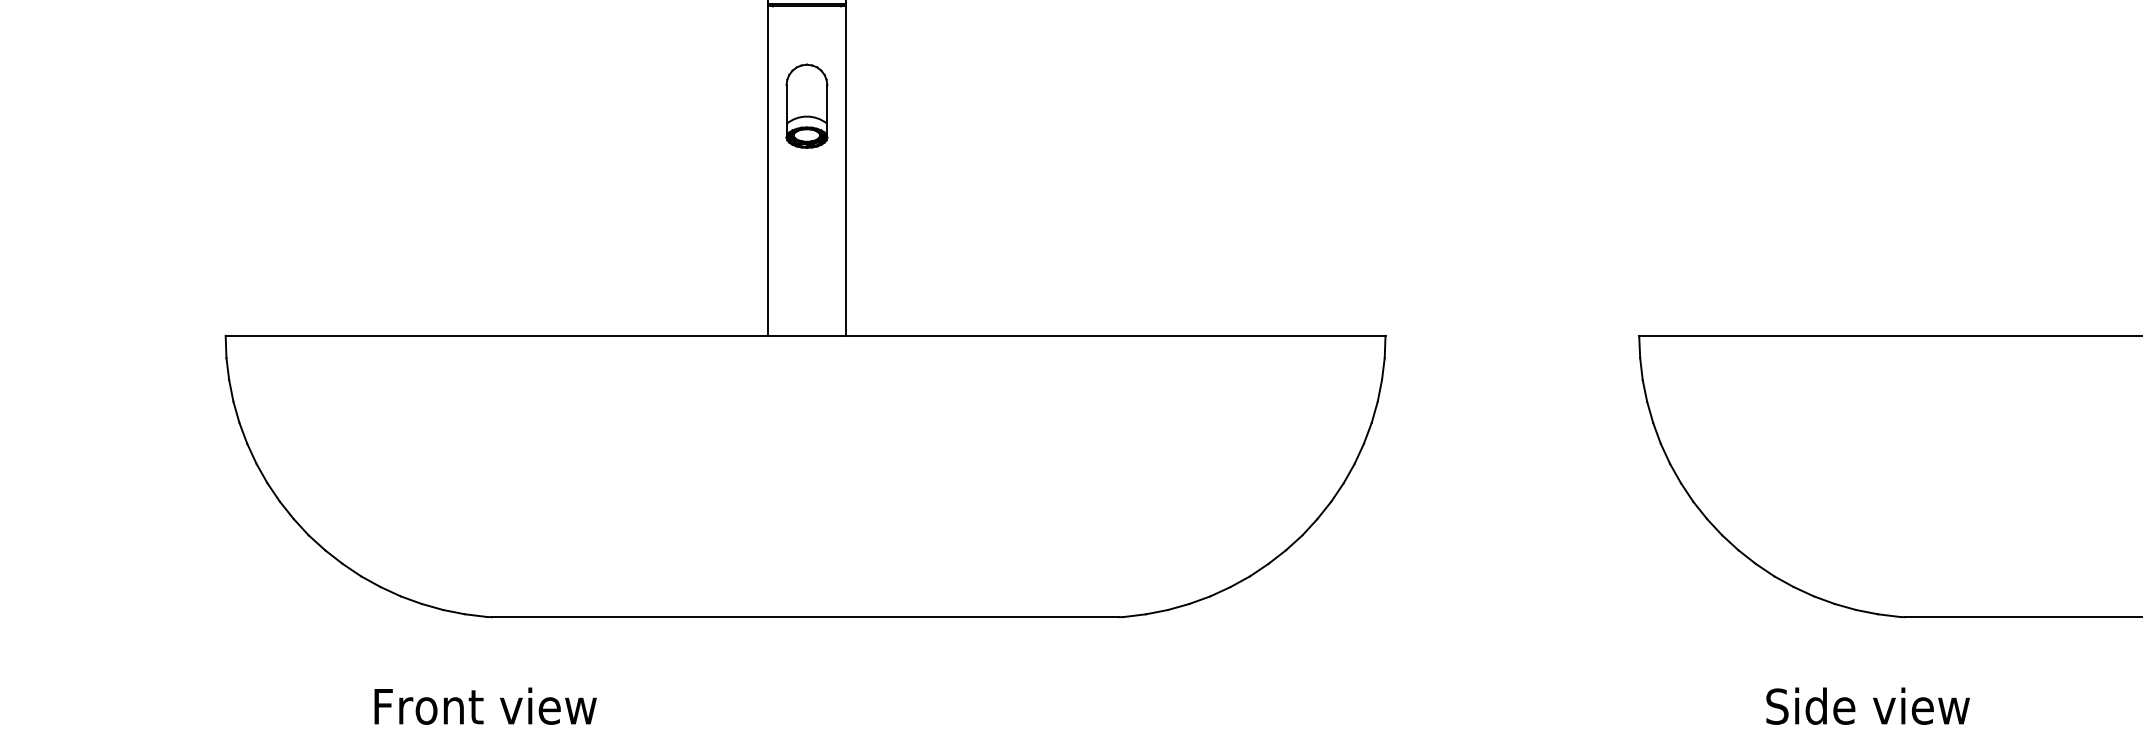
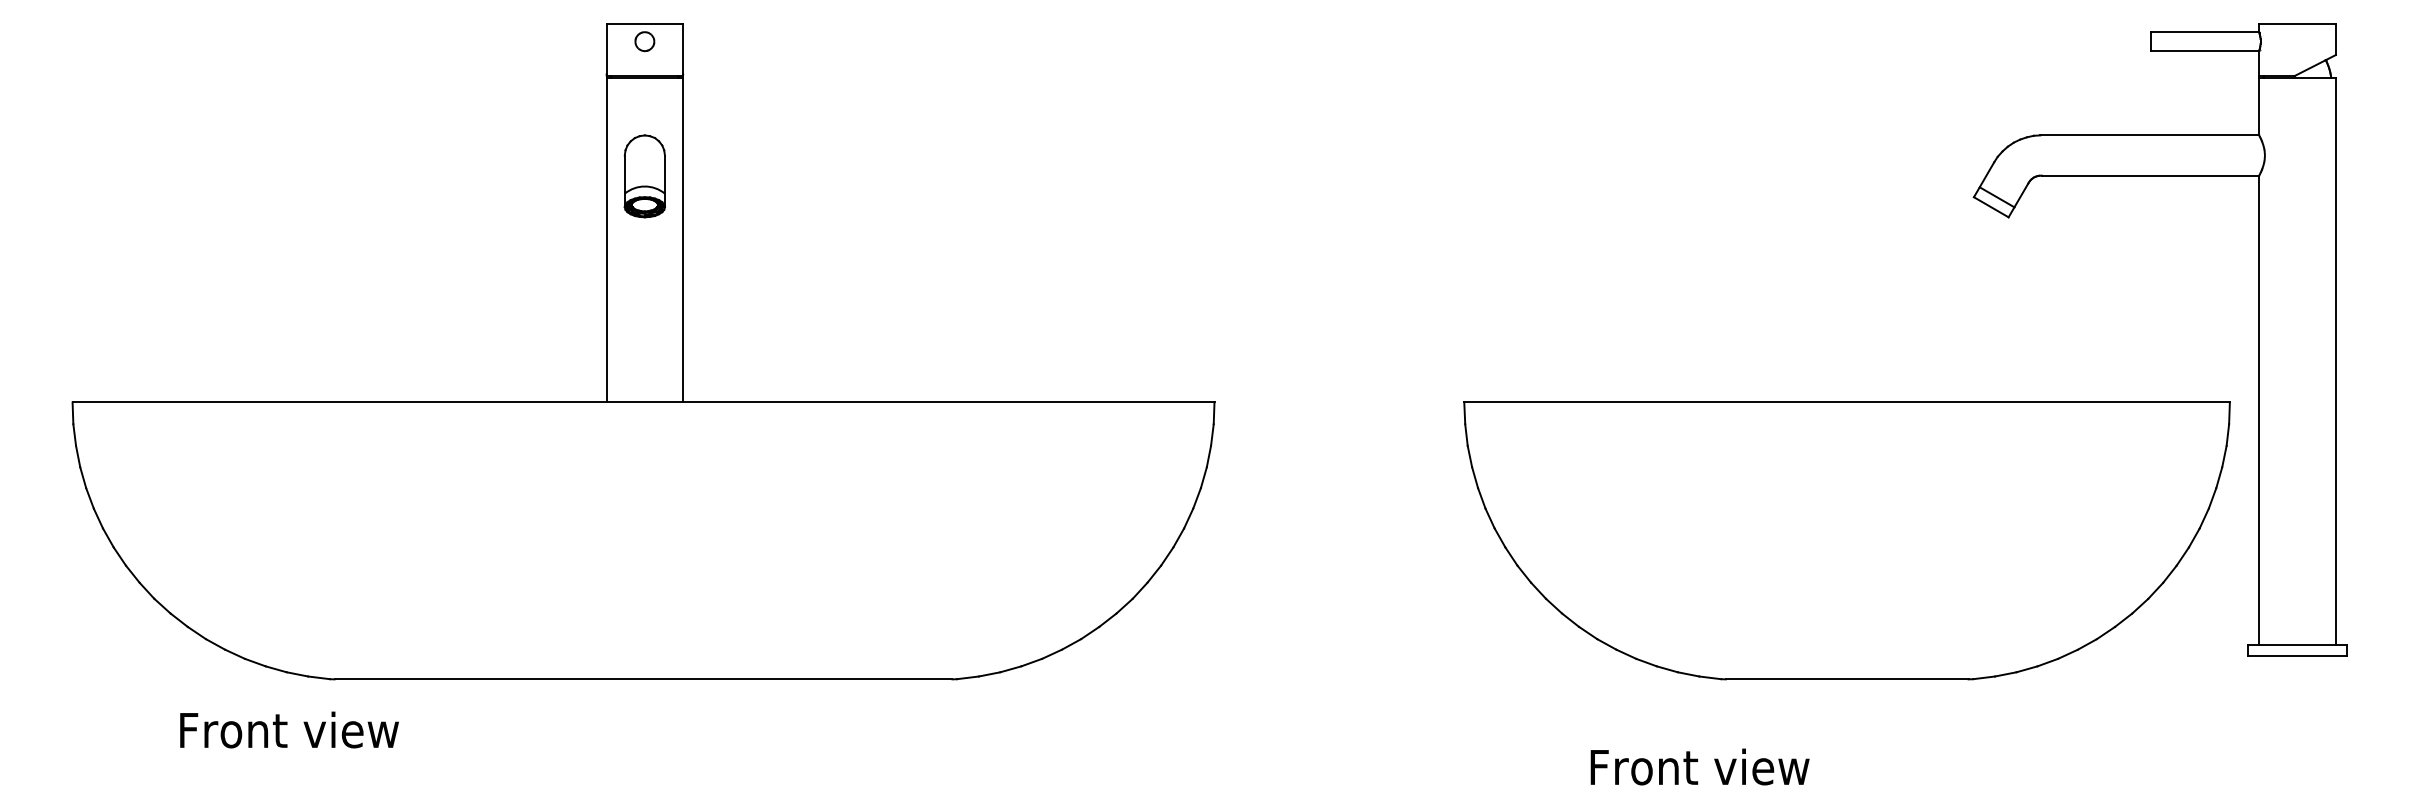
text: (485, 705) -> (289, 729), moved
text: (1878, 705) -> (1699, 766), Side view -> Front view

